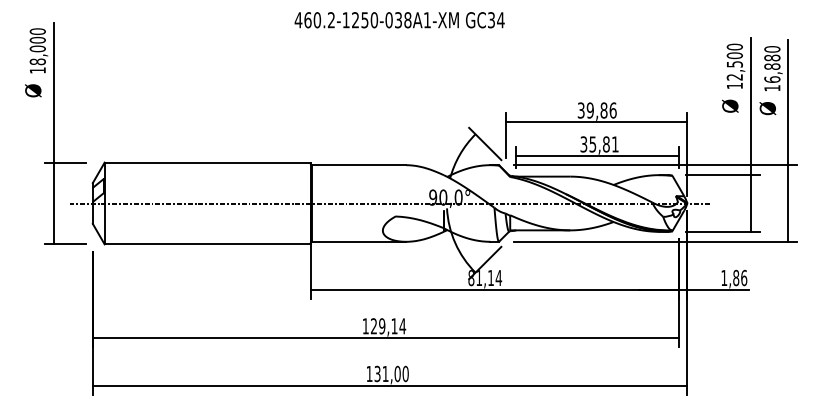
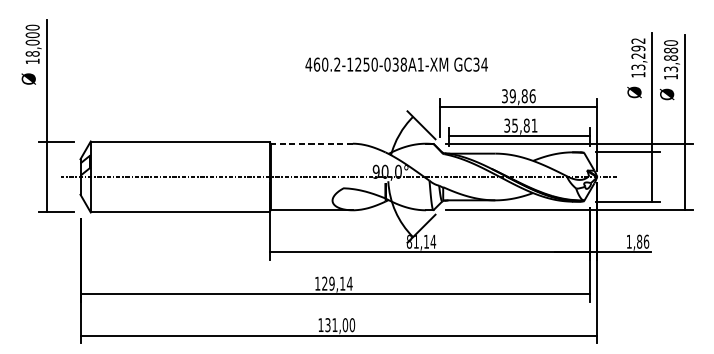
text: (399, 20) -> (396, 64), moved
text: (734, 61) -> (638, 53), 12,500 -> 13,292
text: (772, 79) -> (671, 69), 16,880 -> 13,880
line: (359, 165) -> (312, 143), solid -> dashed

